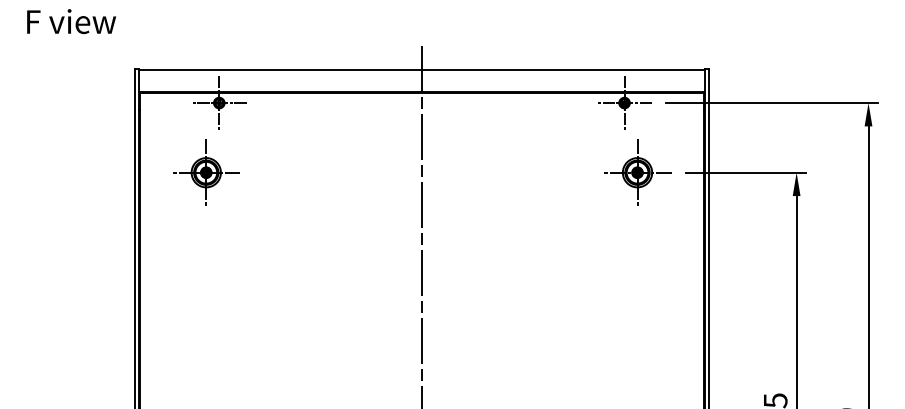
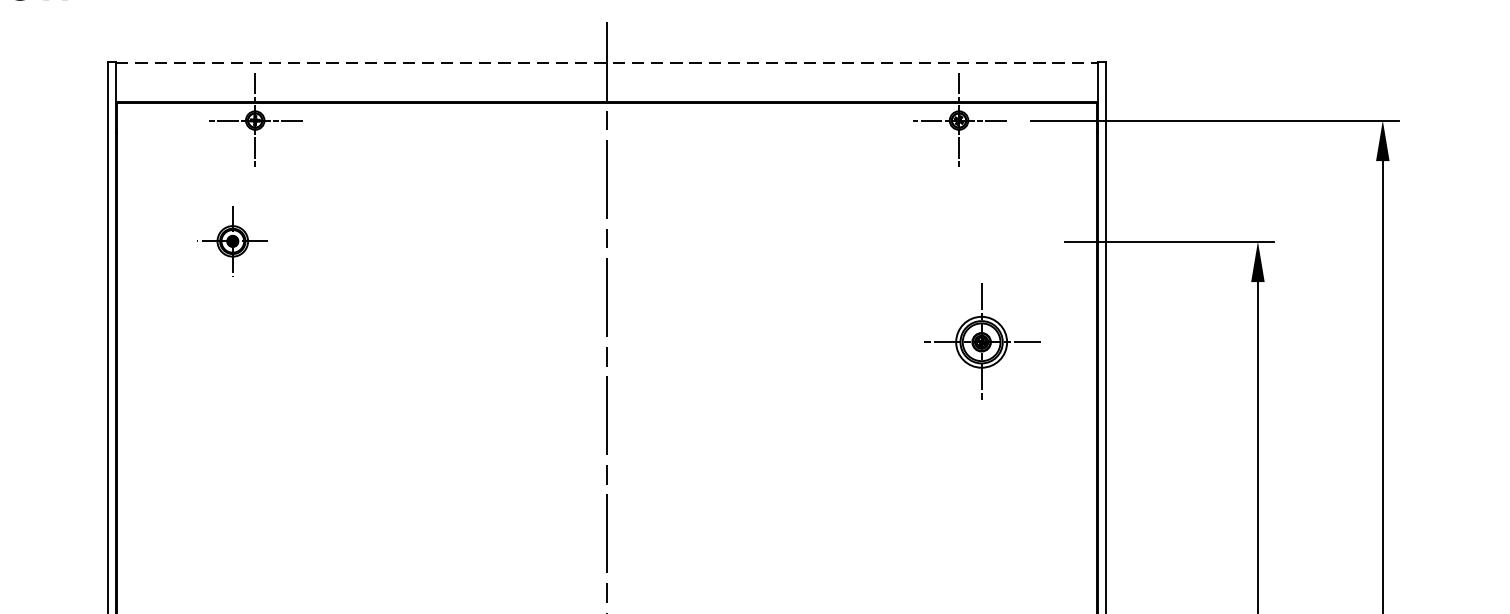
line: (421, 69) -> (606, 62), solid -> dashed
part: (206, 172) -> (233, 241), size x0.6
part: (637, 172) -> (981, 341), moved

